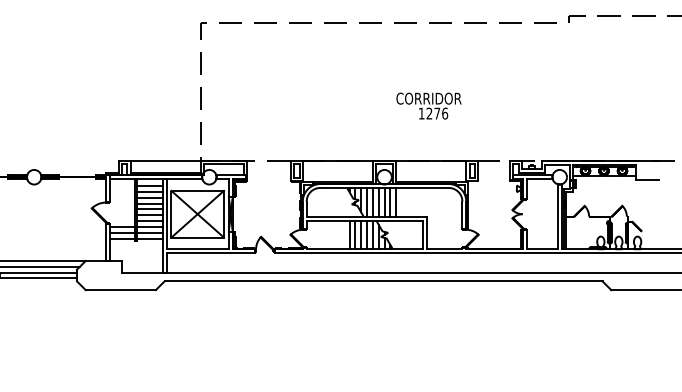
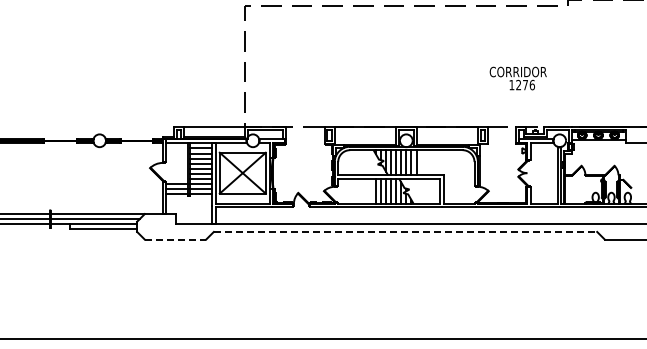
text: (428, 106) -> (517, 78), moved
line: (383, 280) -> (405, 231), solid -> dashed
line: (120, 289) -> (175, 239), solid -> dashed

